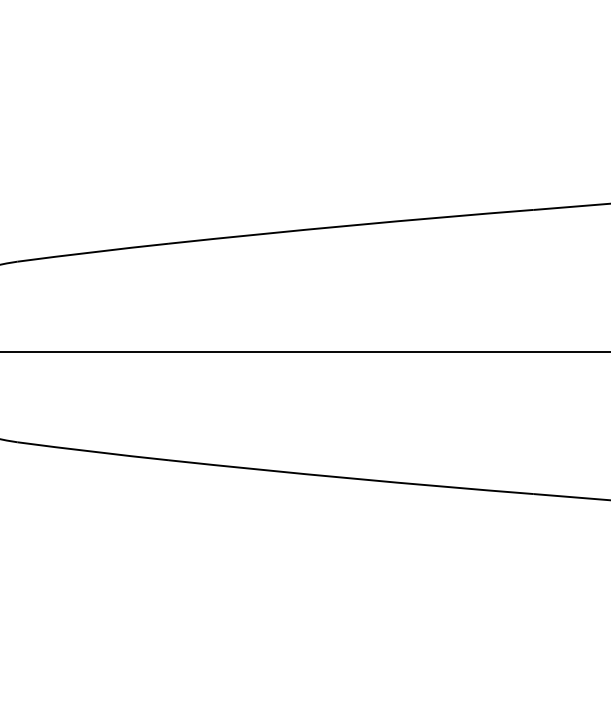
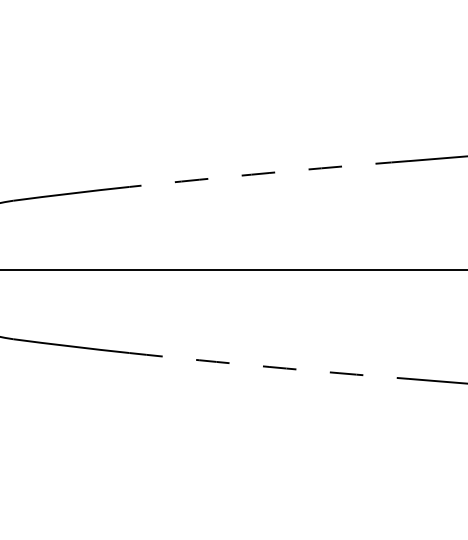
arc: (351, 226) -> (269, 173), solid -> dashed
arc: (351, 477) -> (269, 366), solid -> dashed

